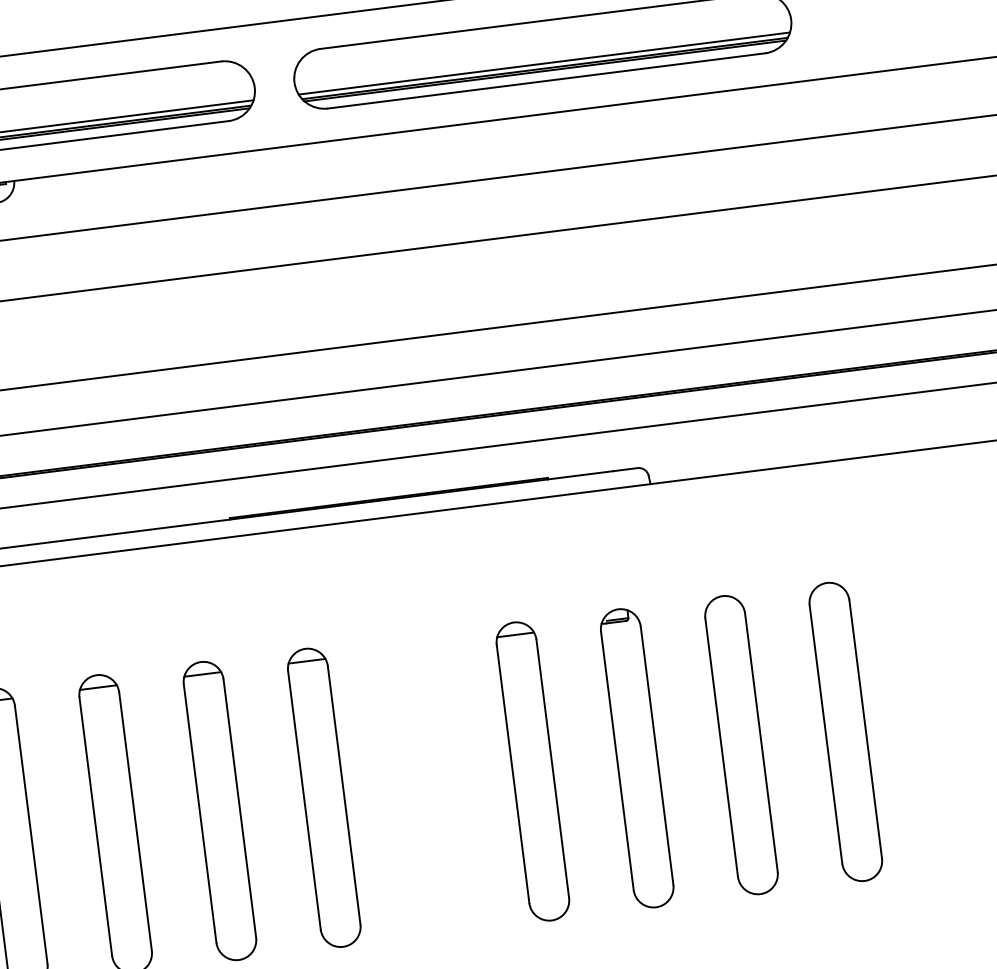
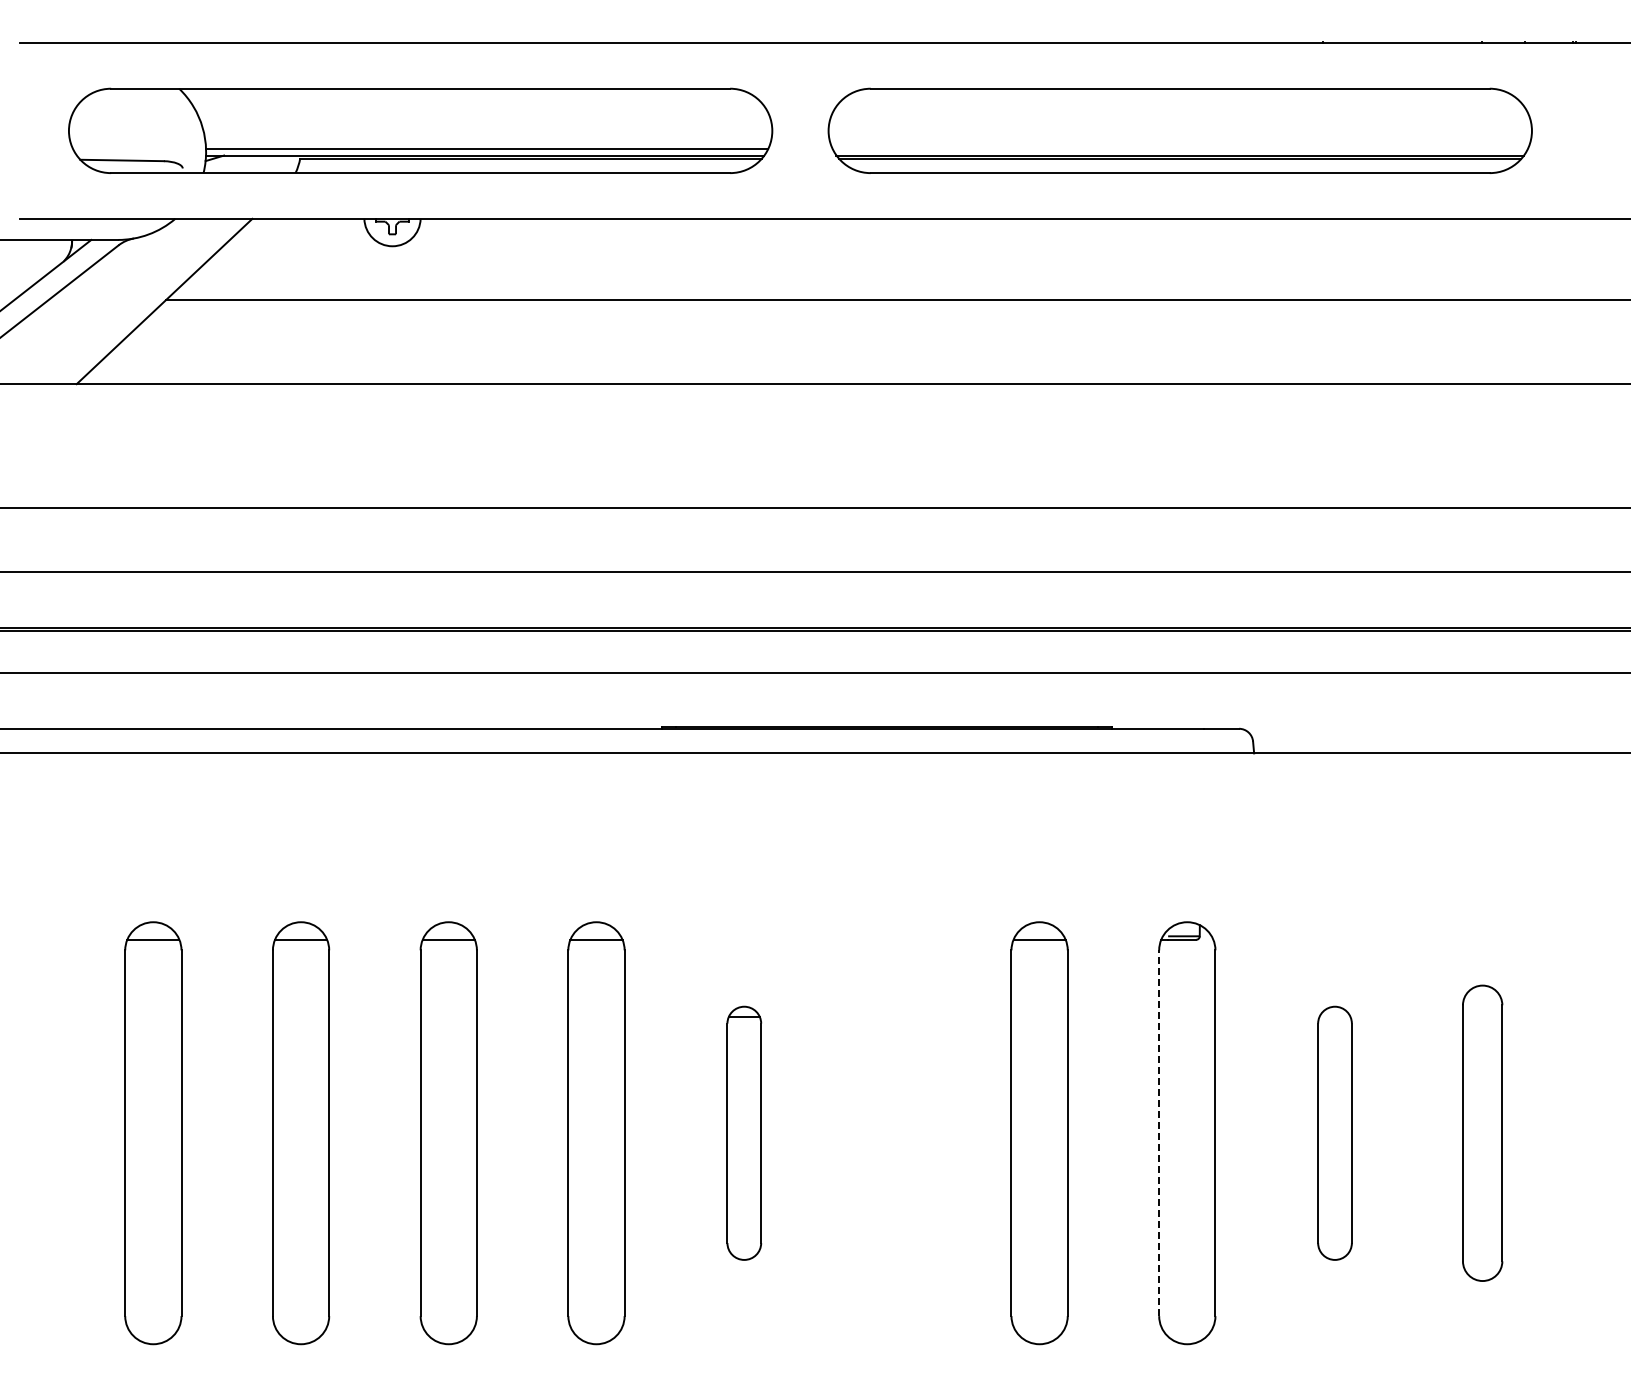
line: (544, 63) -> (1180, 148), removed
part: (845, 732) -> (1482, 1133), size x0.7
part: (741, 745) -> (1334, 1133), size x0.6
line: (617, 760) -> (1159, 1133), solid -> dashed
part: (324, 798) -> (744, 1133), size x0.6

